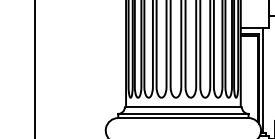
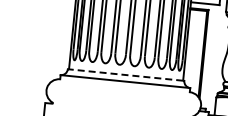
line: (263, 80) -> (208, 56), removed
line: (182, 107) -> (125, 75), solid -> dashed
line: (183, 118) -> (125, 86), removed

